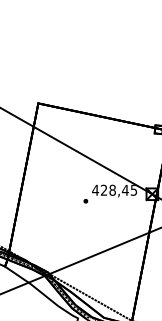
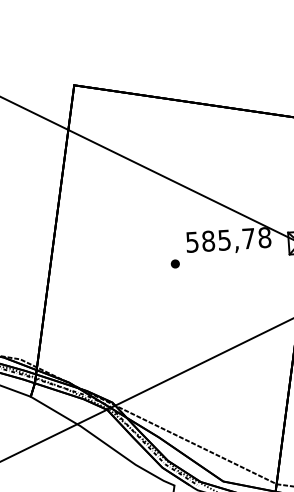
text: (114, 189) -> (227, 238), 428,45 -> 585,78

